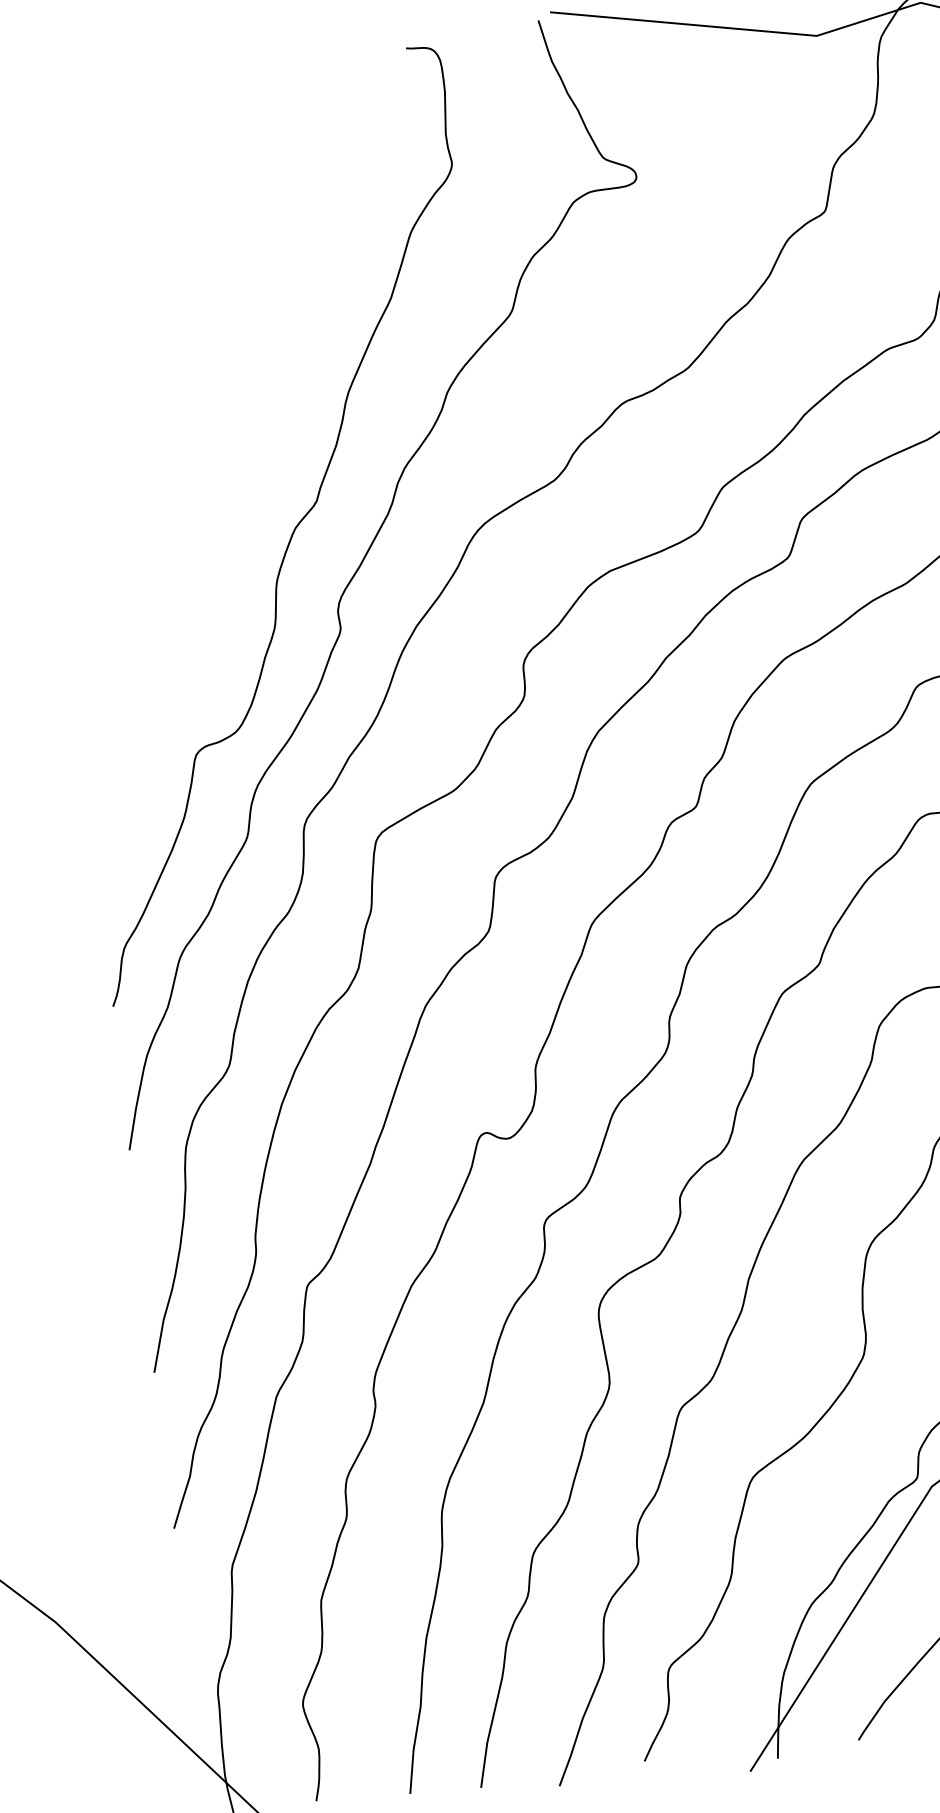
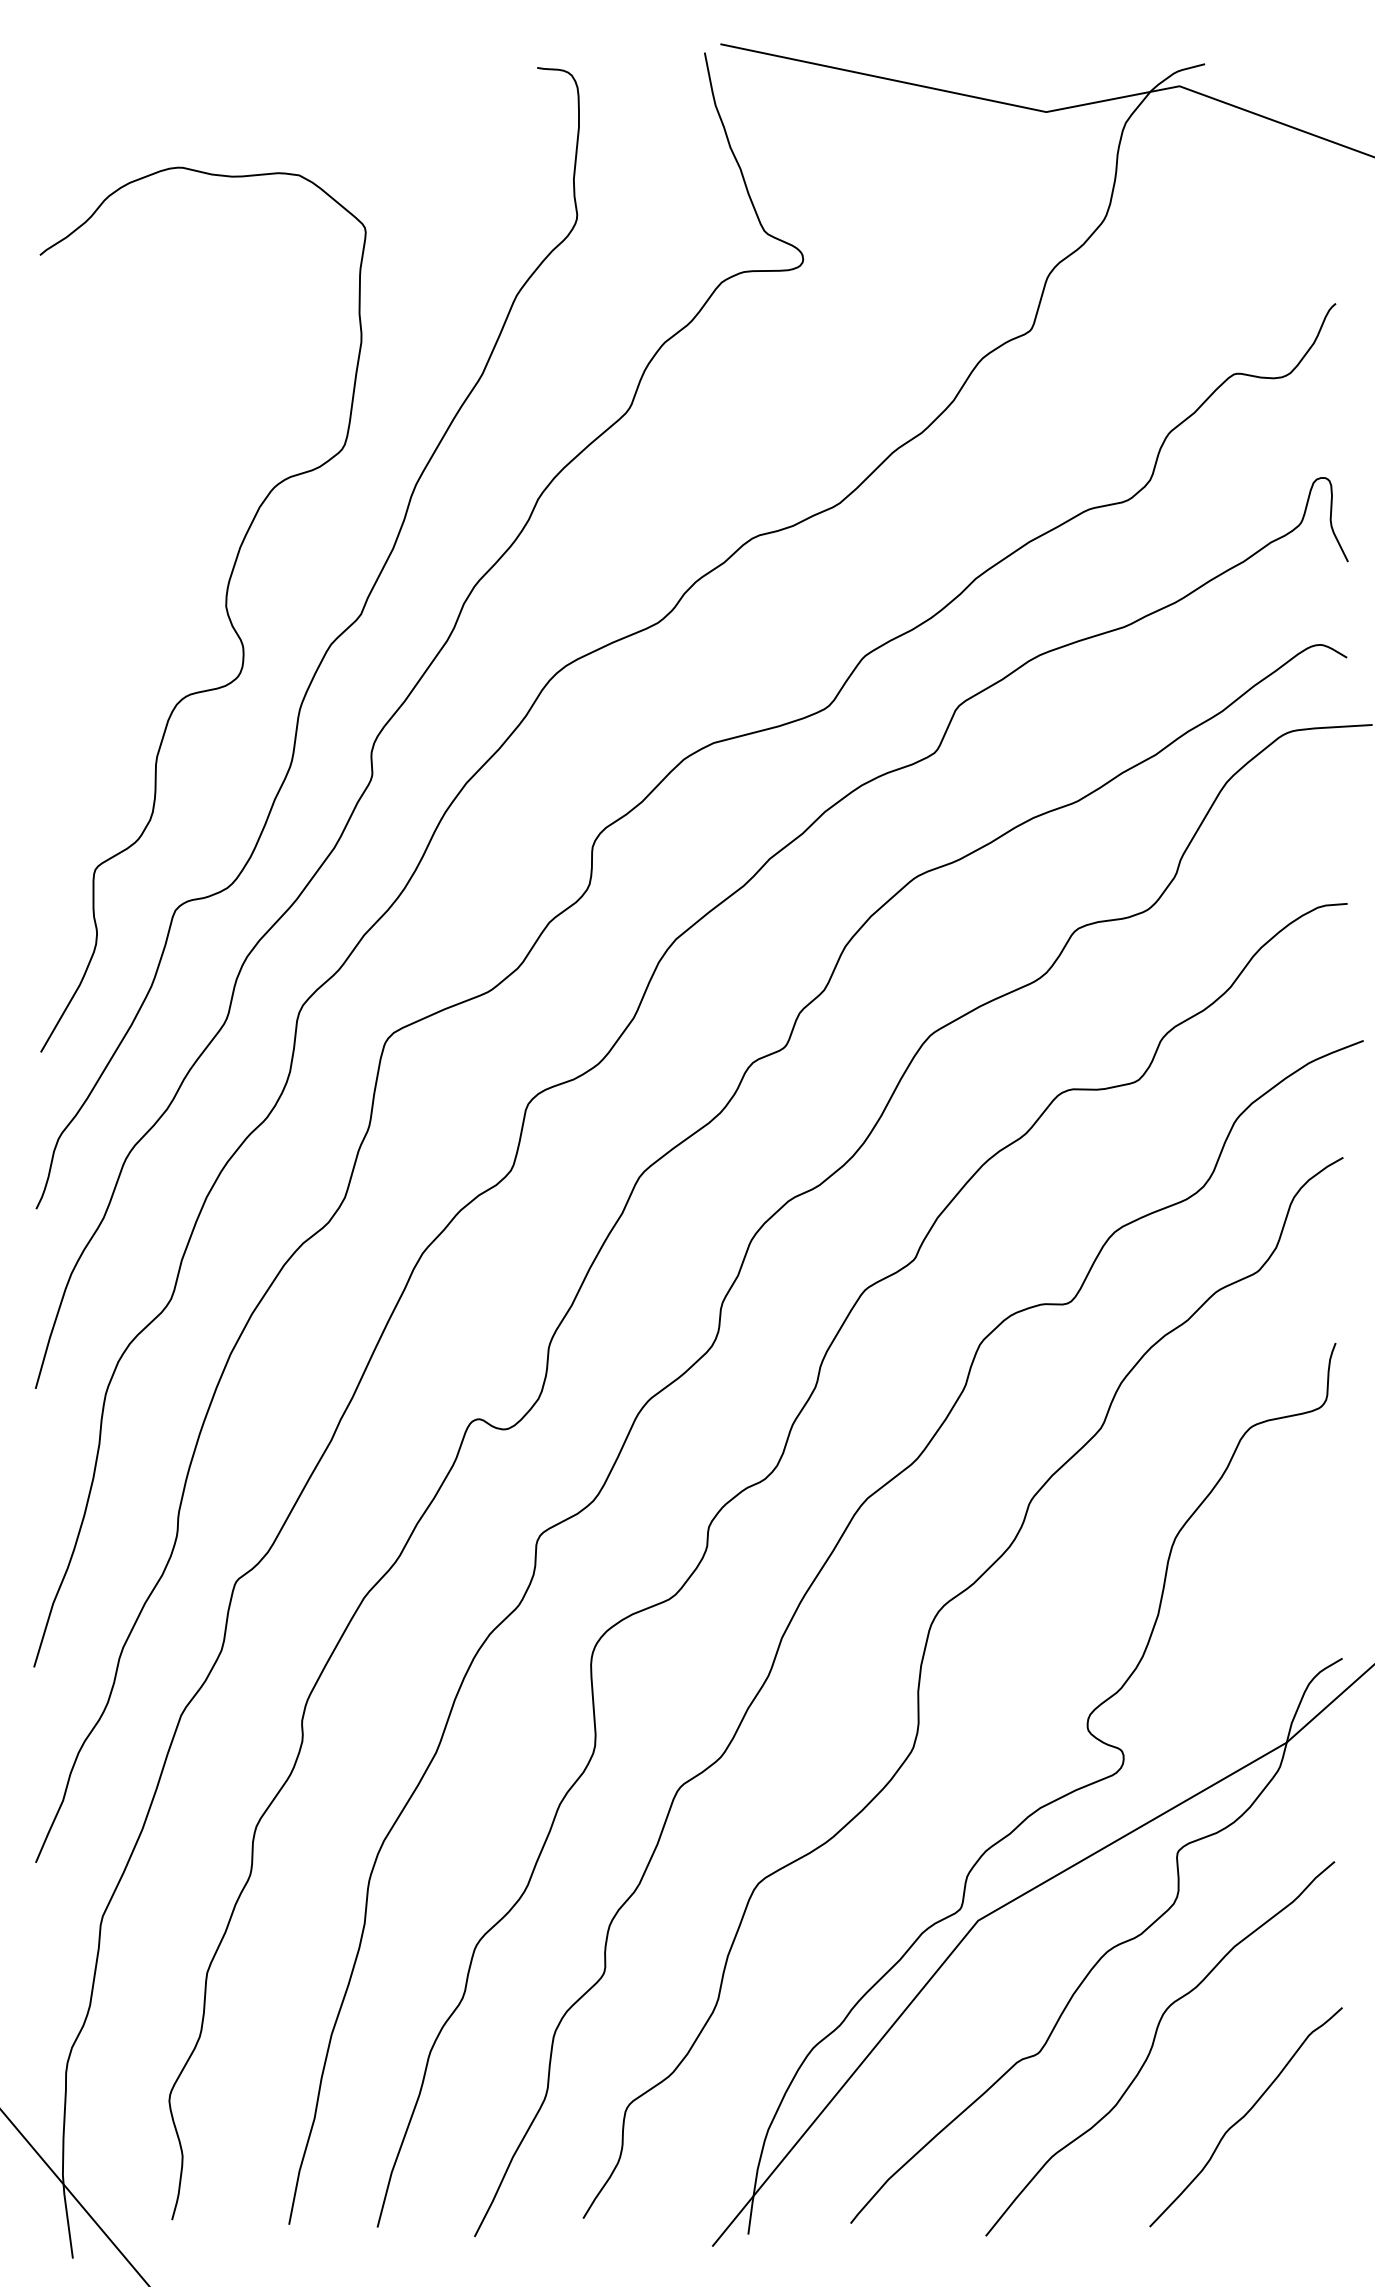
curve: (207, 509) -> (225, 608), added

